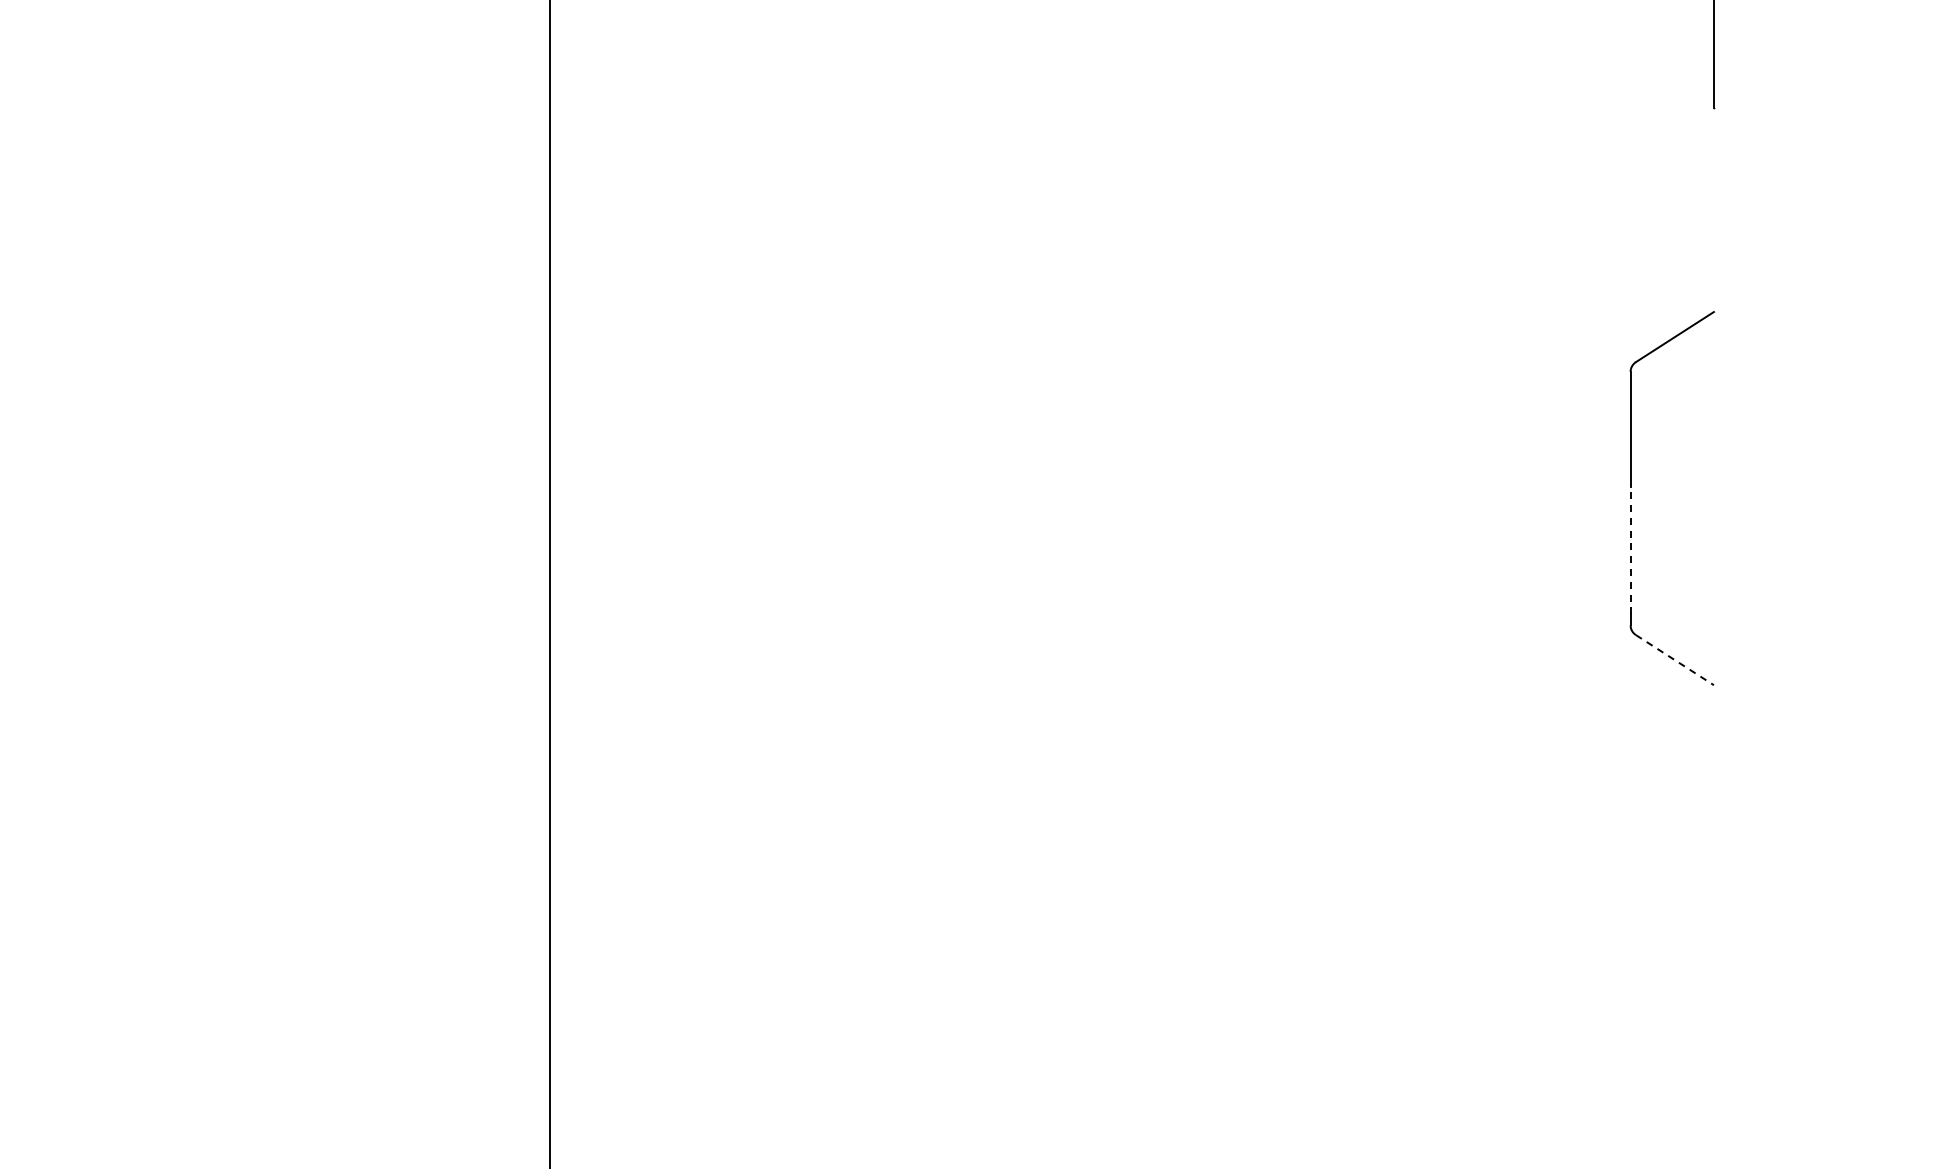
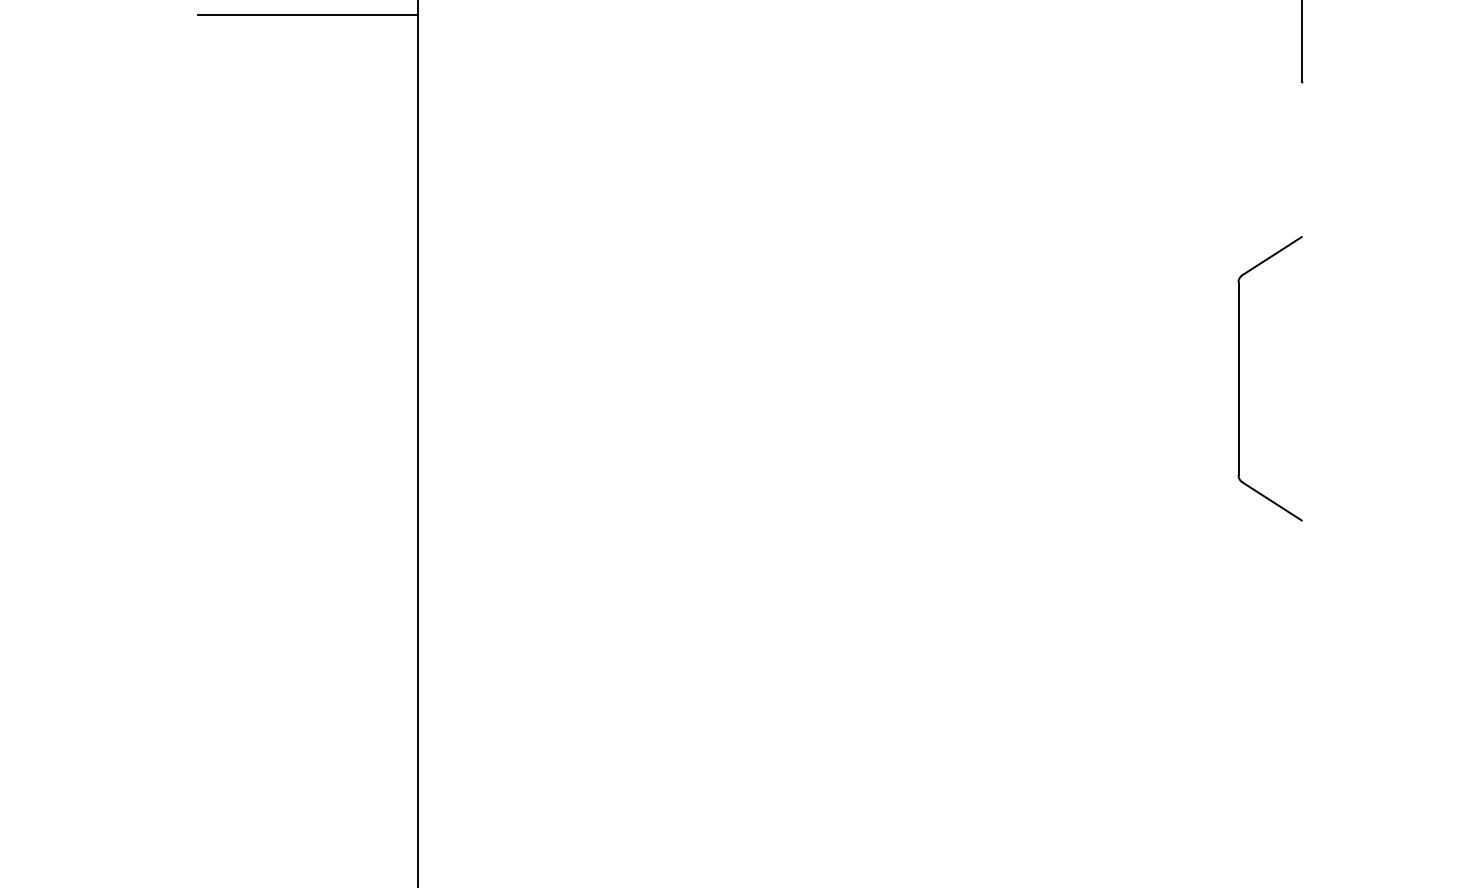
line: (405, 19) -> (308, 14), added
line: (1630, 550) -> (1238, 418), dashed -> solid
line: (1675, 660) -> (1272, 501), dashed -> solid

